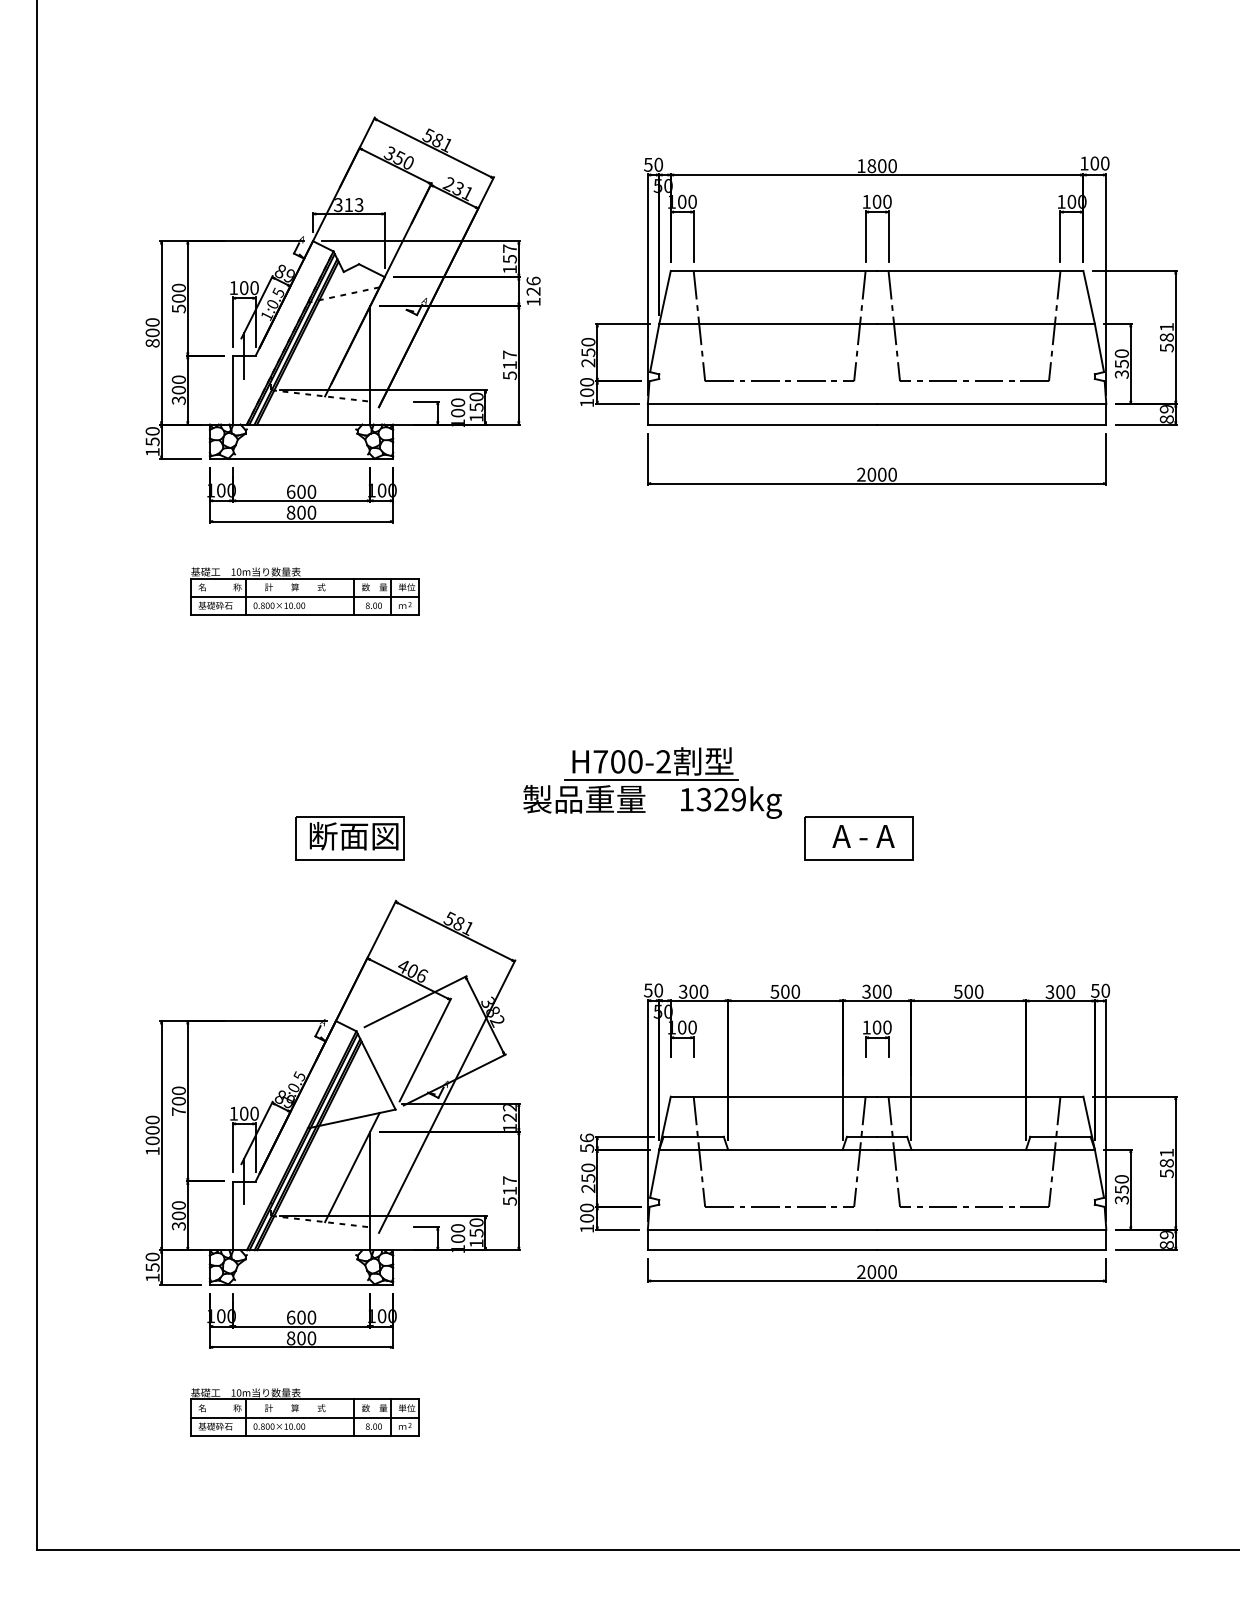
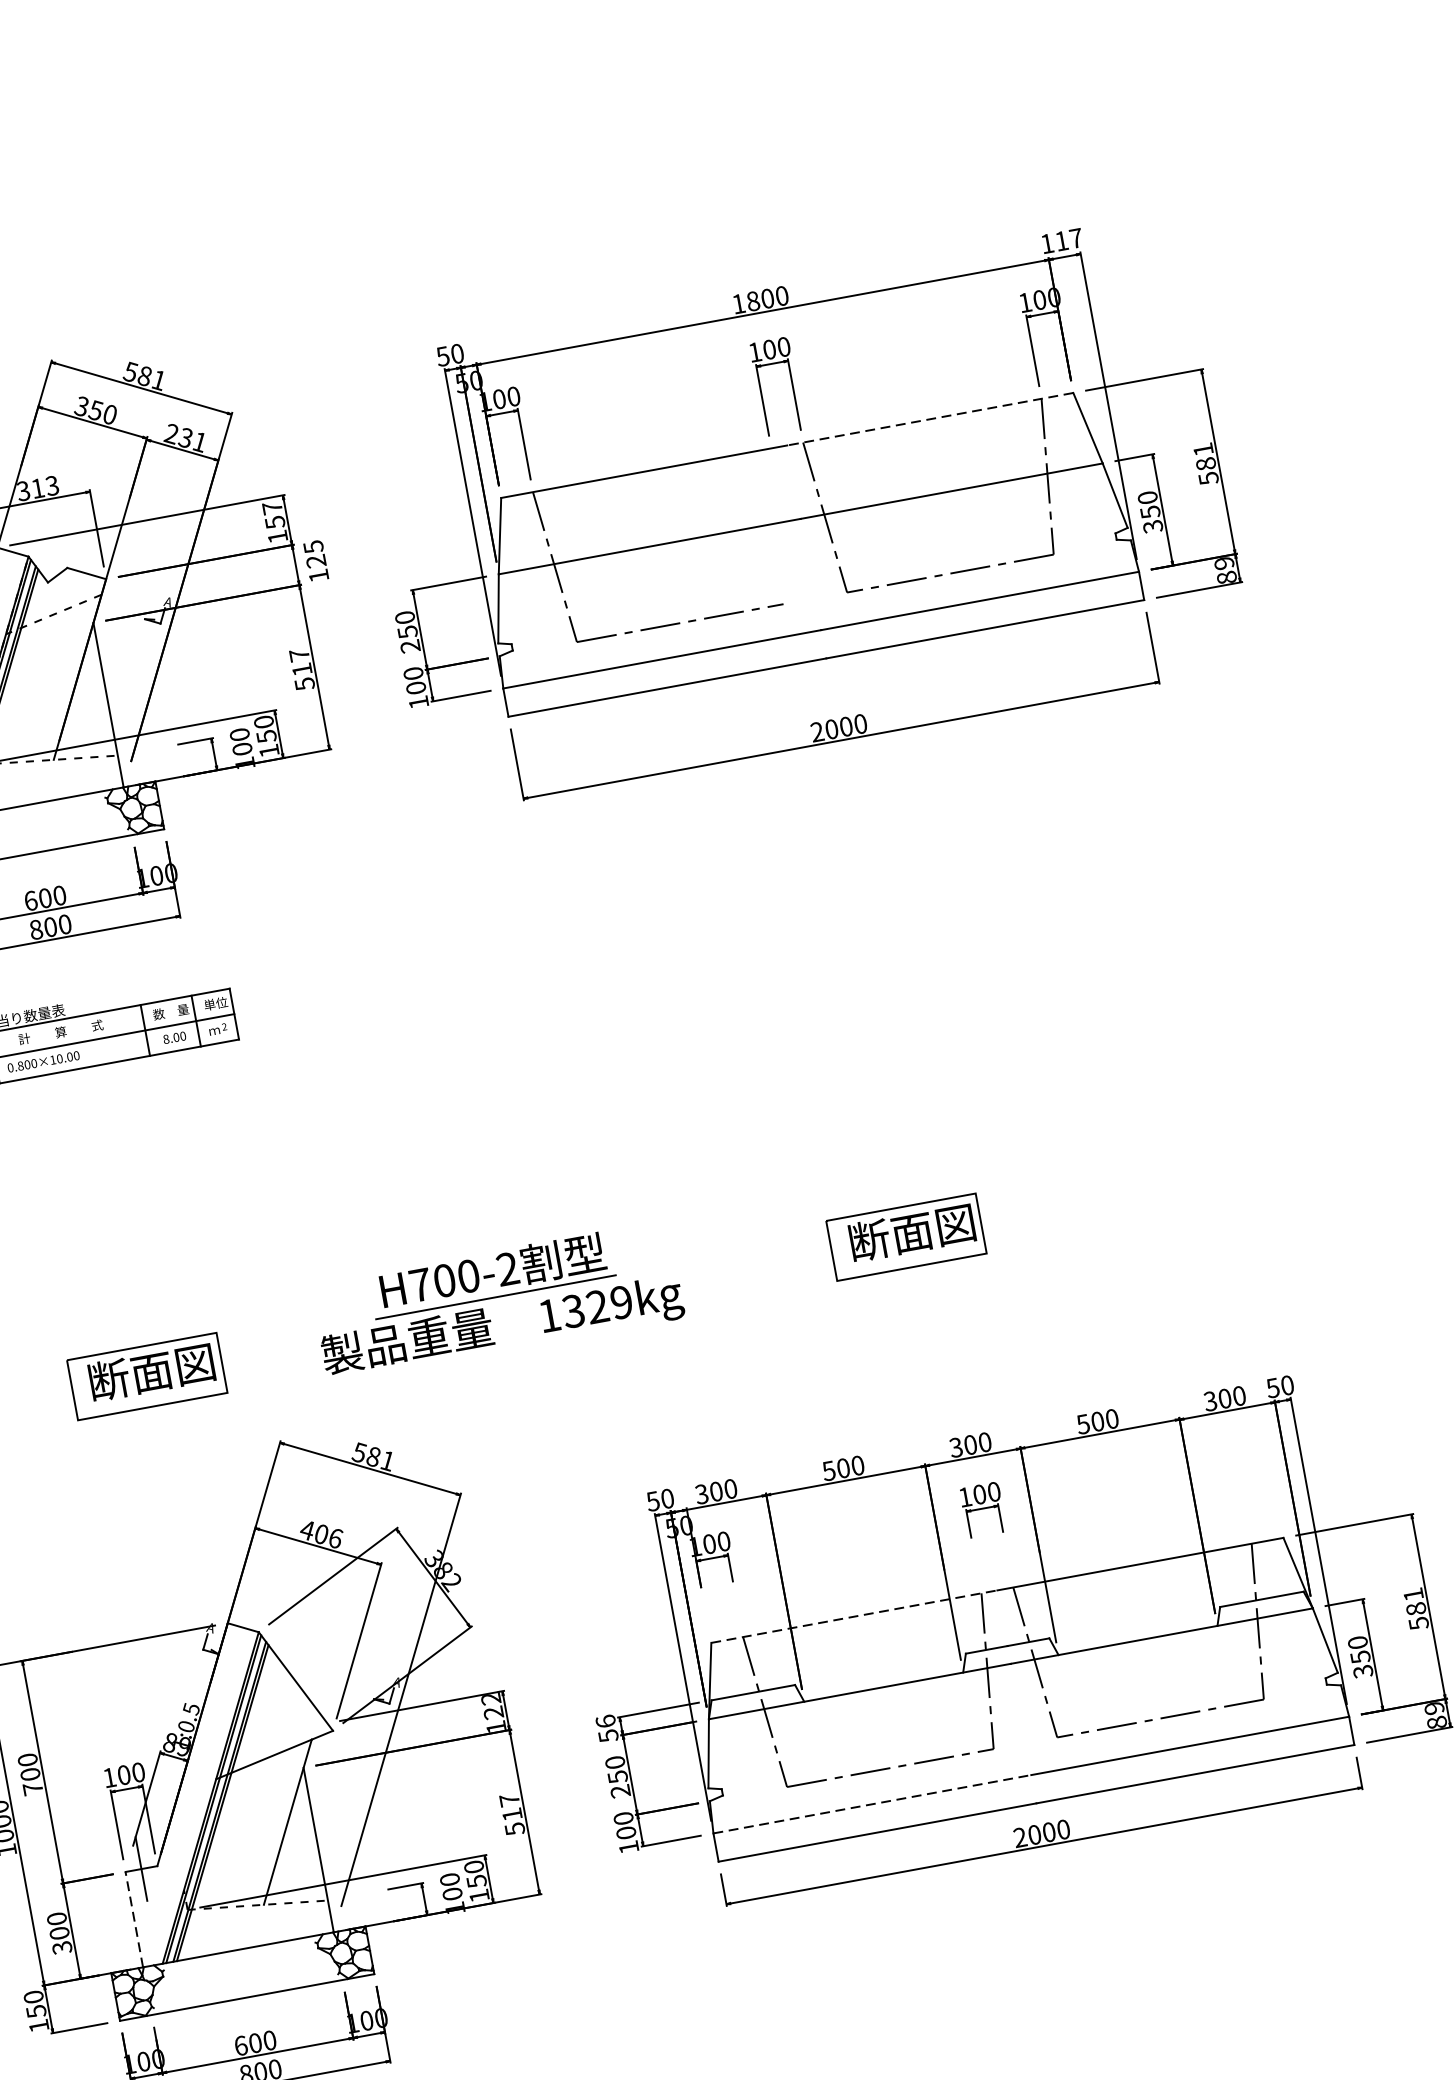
text: (1099, 163) -> (1068, 239), 100 -> 117
line: (979, 271) -> (929, 420), solid -> dashed
text: (533, 280) -> (313, 546), 126 -> 125
line: (859, 326) -> (777, 526), removed
part: (652, 782) -> (497, 1300), moved
text: (863, 836) -> (912, 1233), A - A -> 断面図
part: (349, 838) -> (146, 1376), moved
line: (774, 1096) -> (855, 1616), solid -> dashed
line: (232, 1215) -> (133, 1919), solid -> dashed
line: (762, 1229) -> (872, 1803), solid -> dashed

